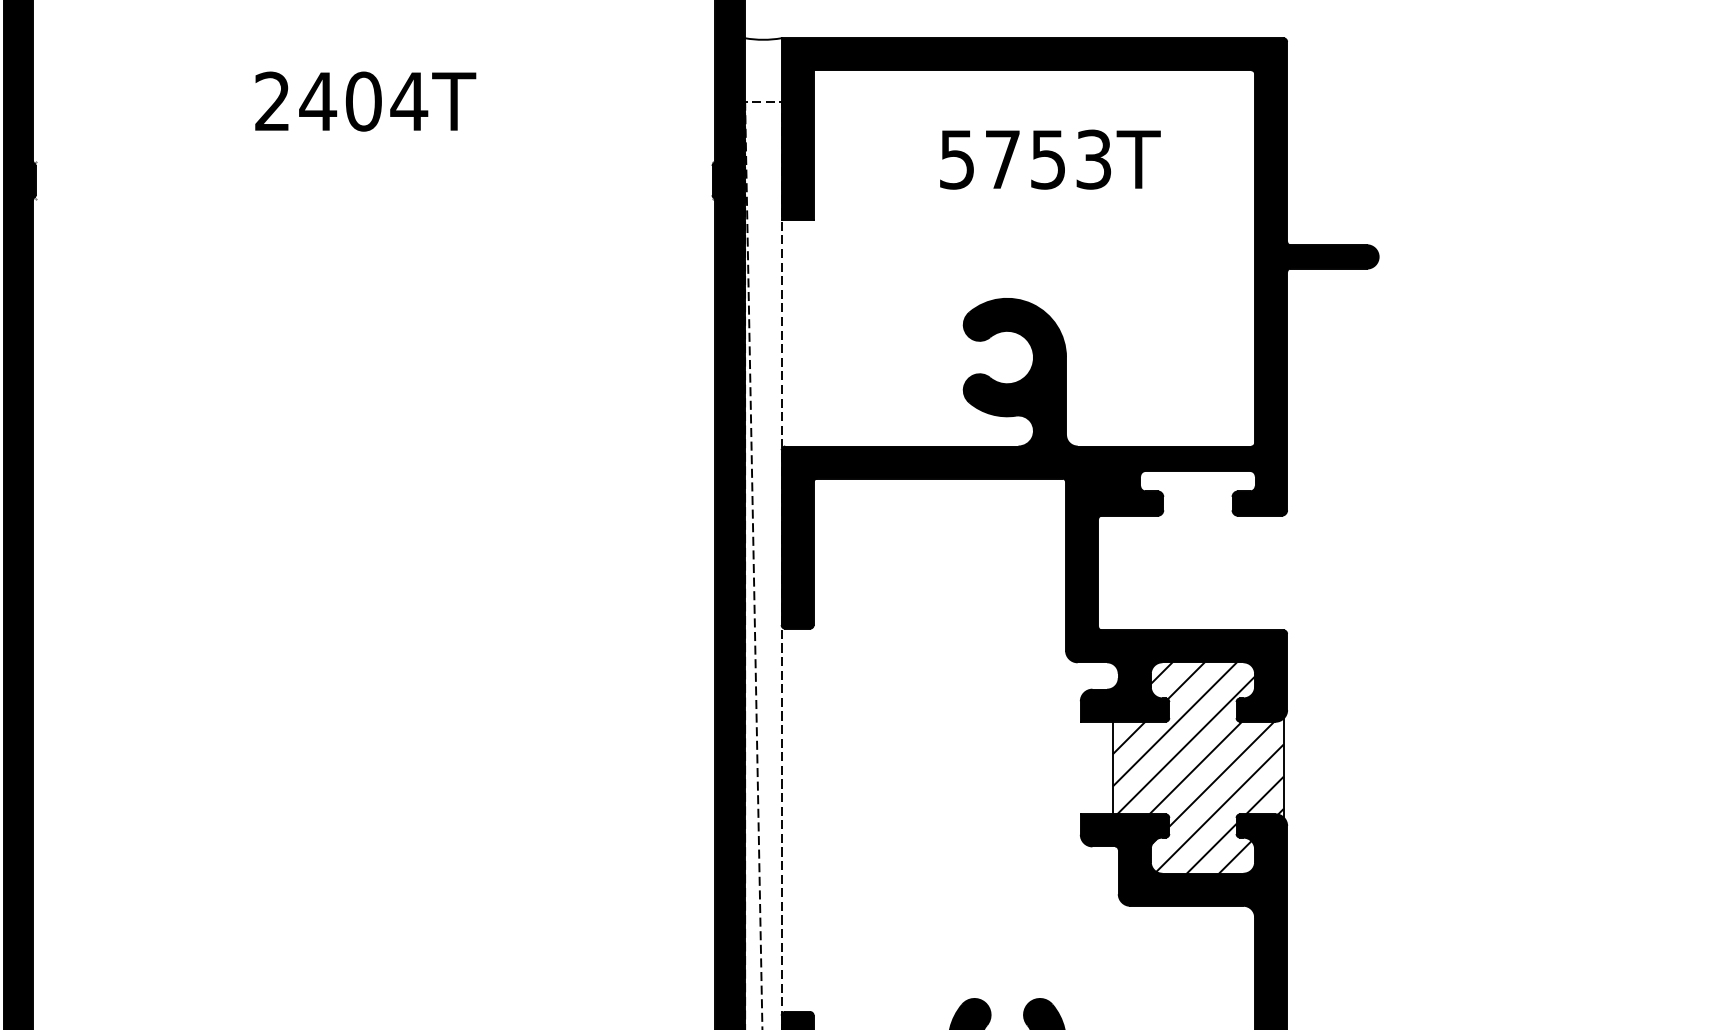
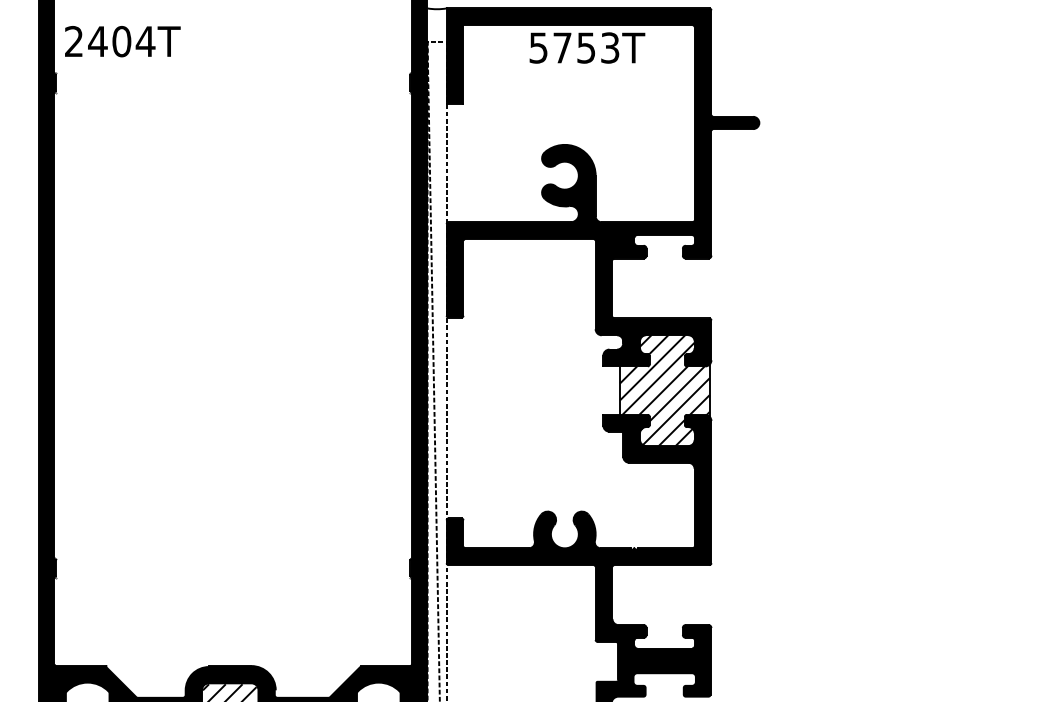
text: (365, 101) -> (122, 41), moved
text: (1050, 158) -> (587, 47), moved

